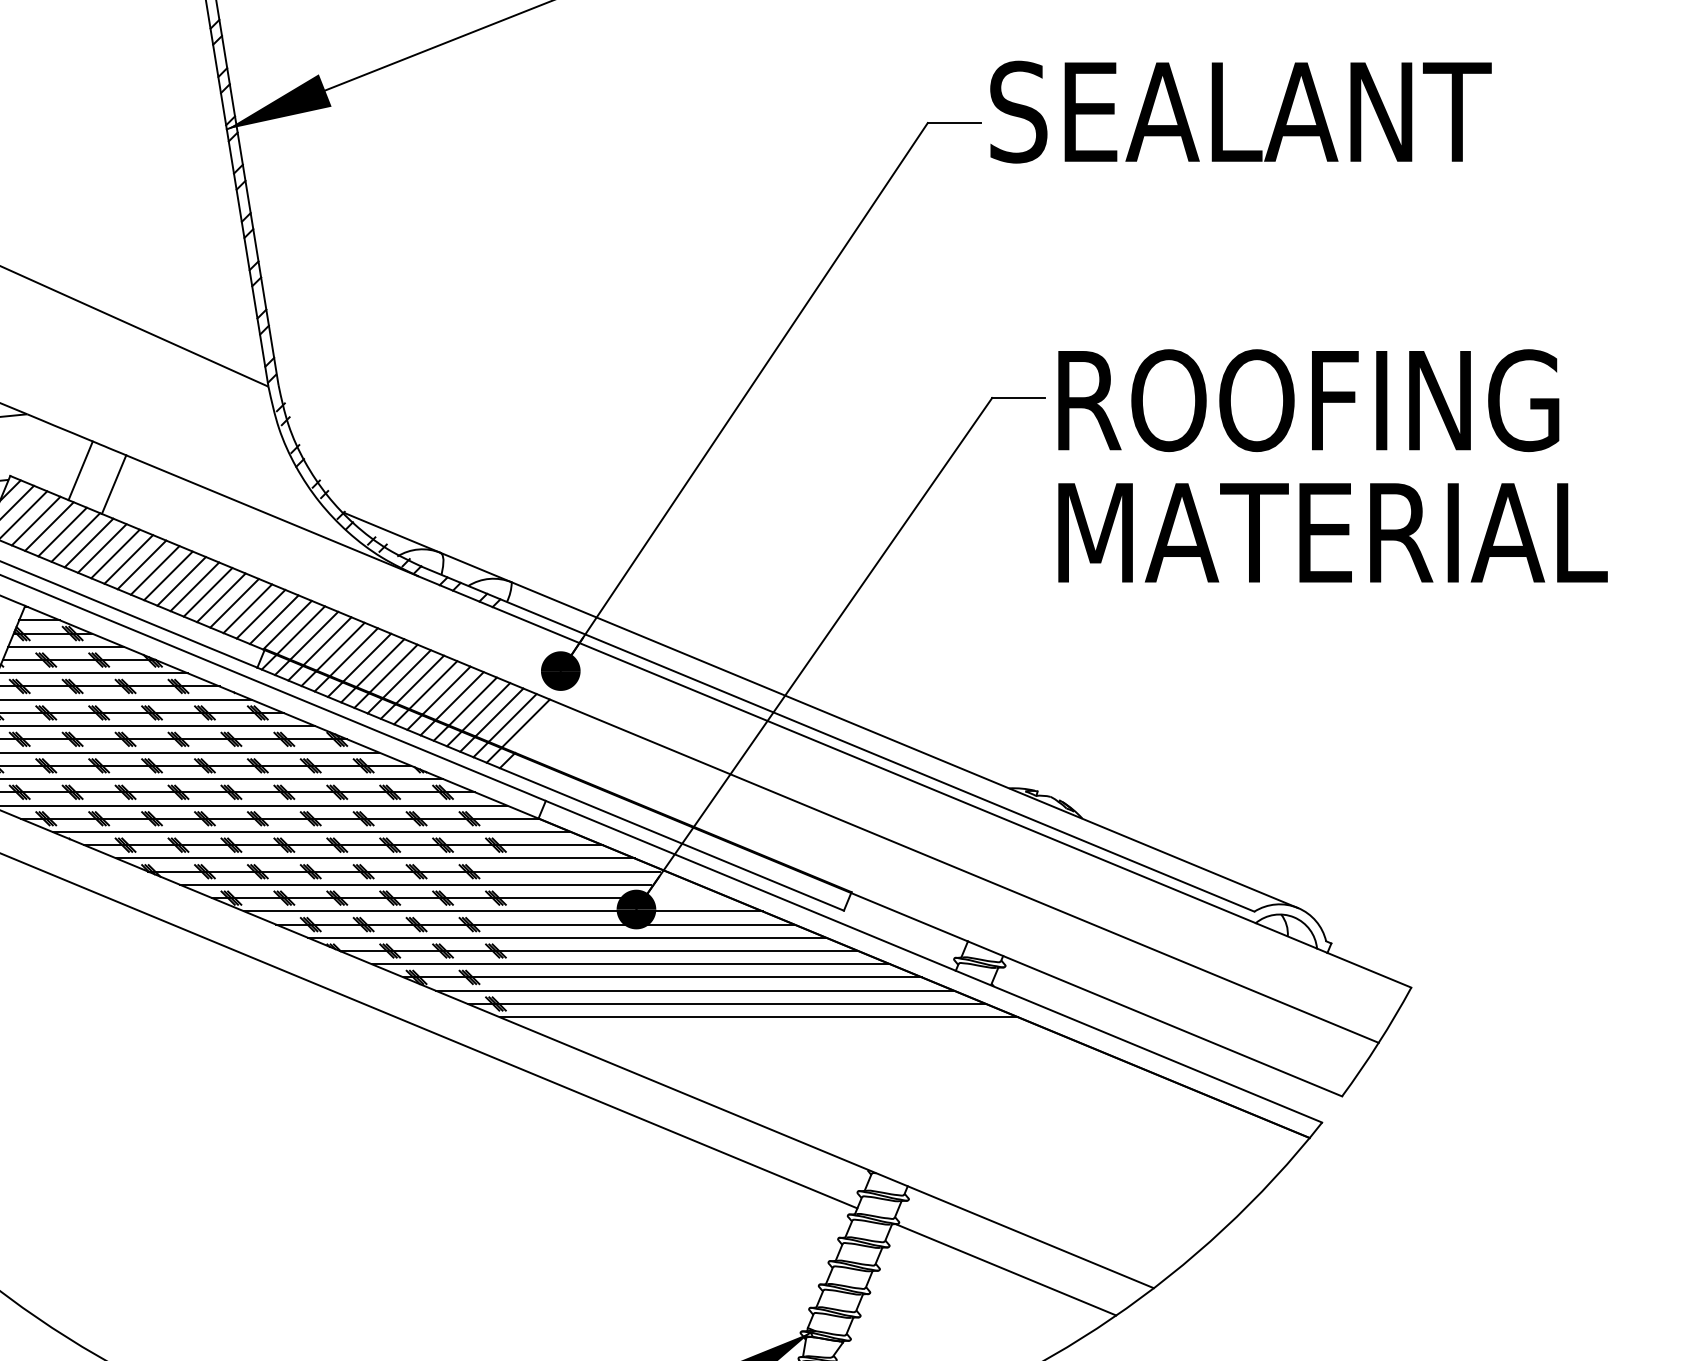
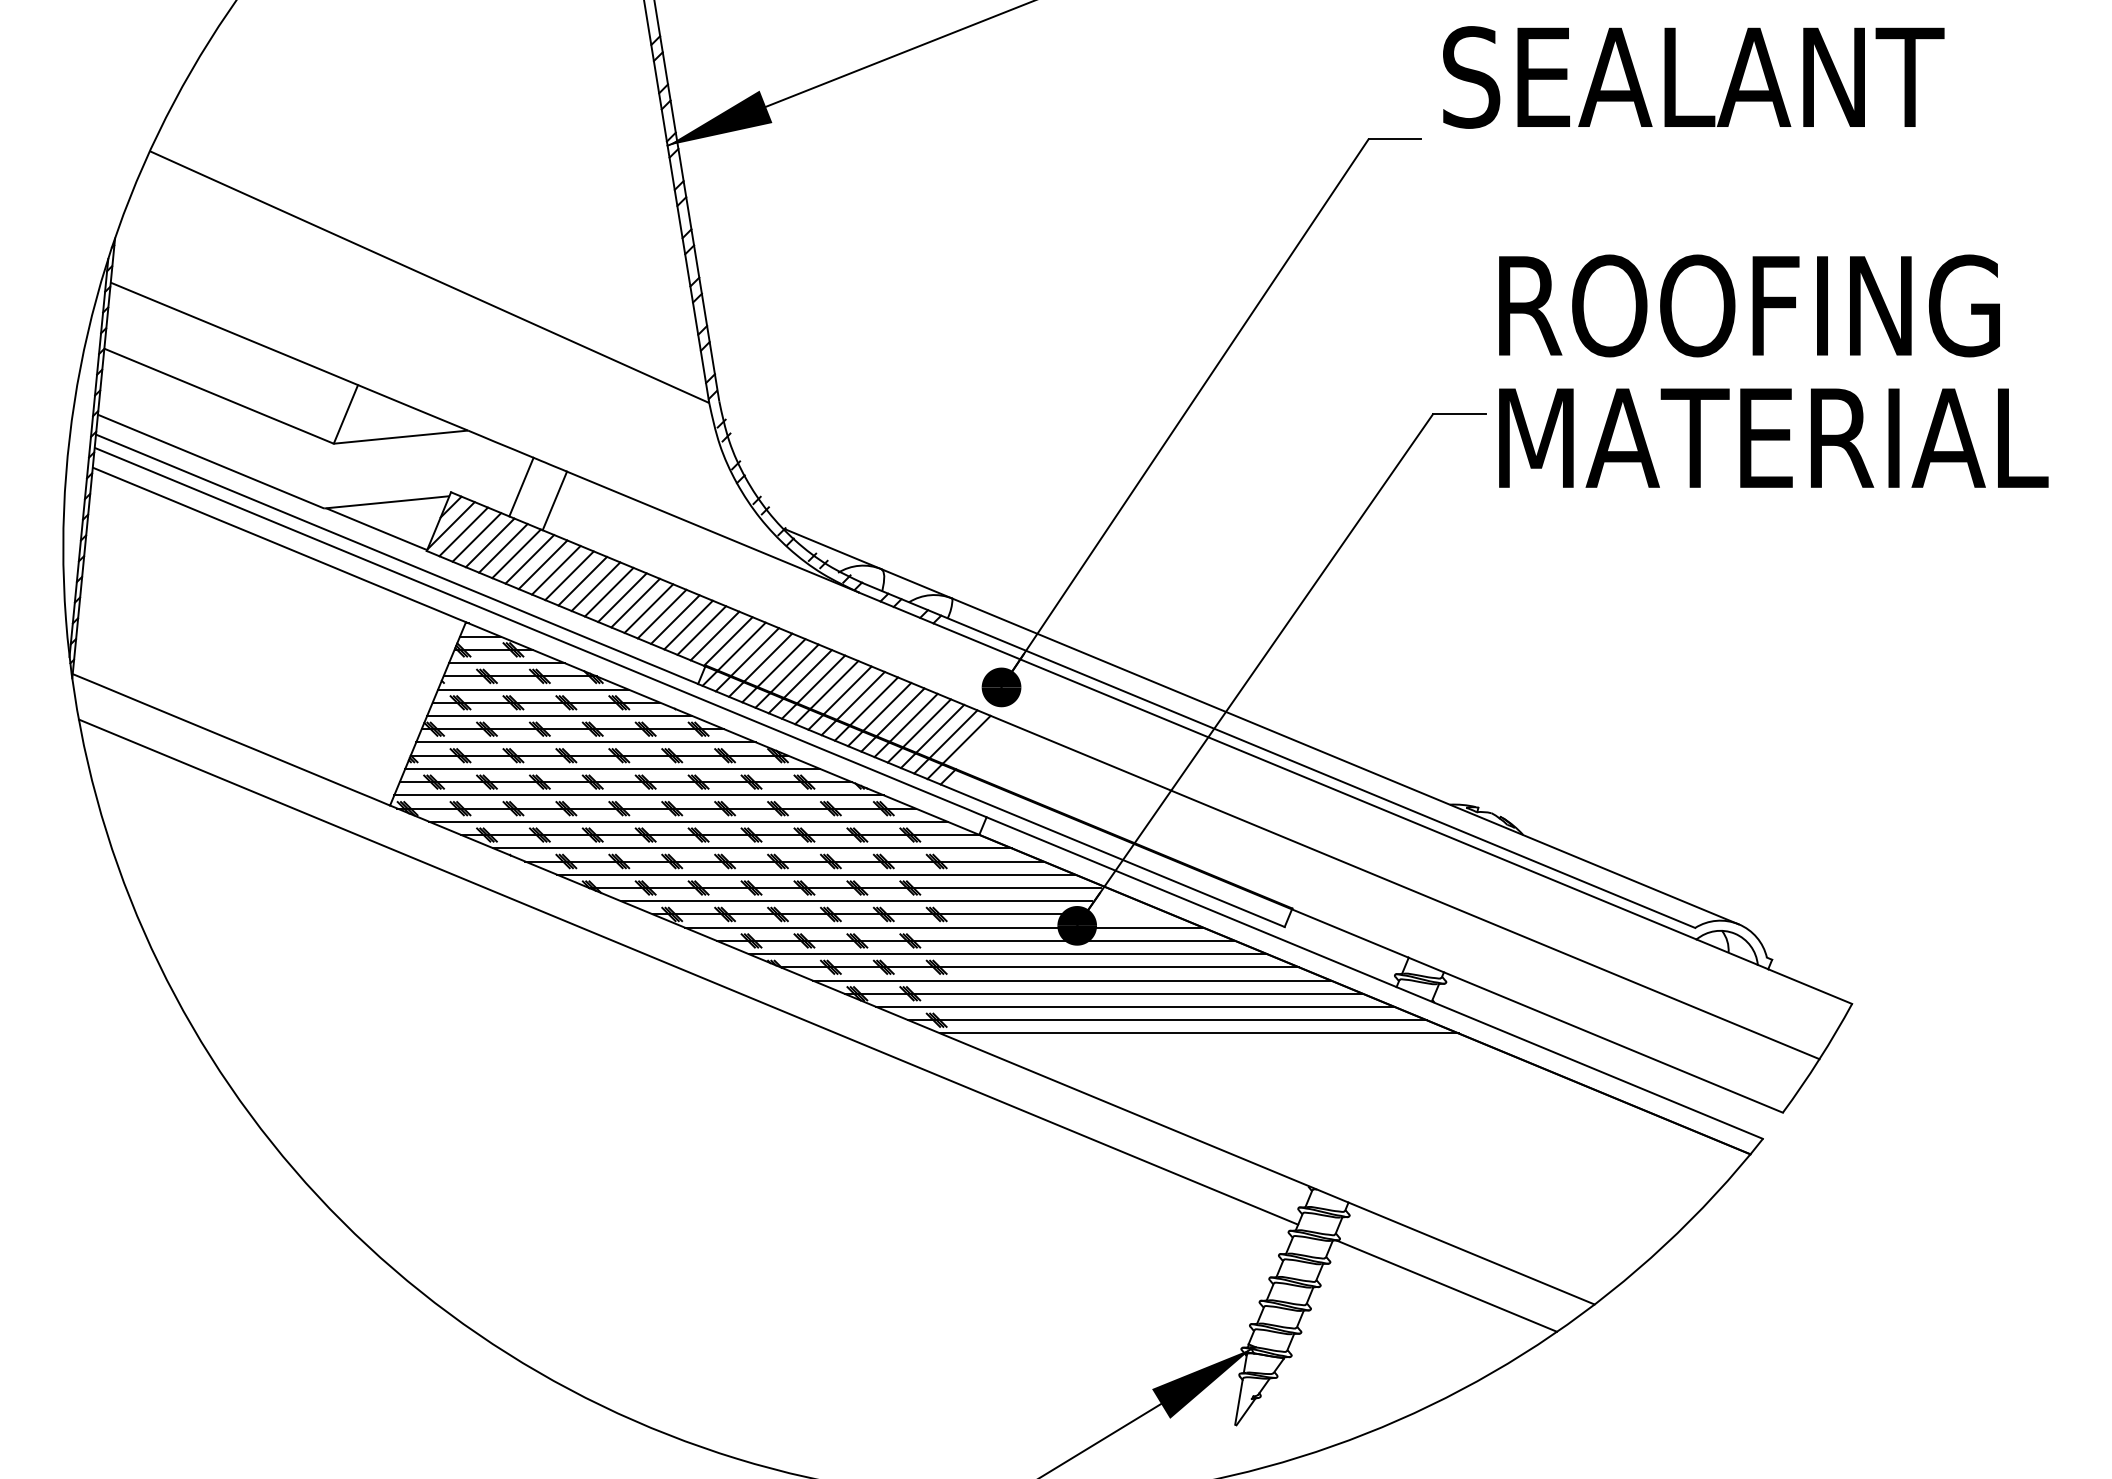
text: (1240, 112) -> (1693, 77), moved
text: (1332, 465) -> (1773, 370), moved

